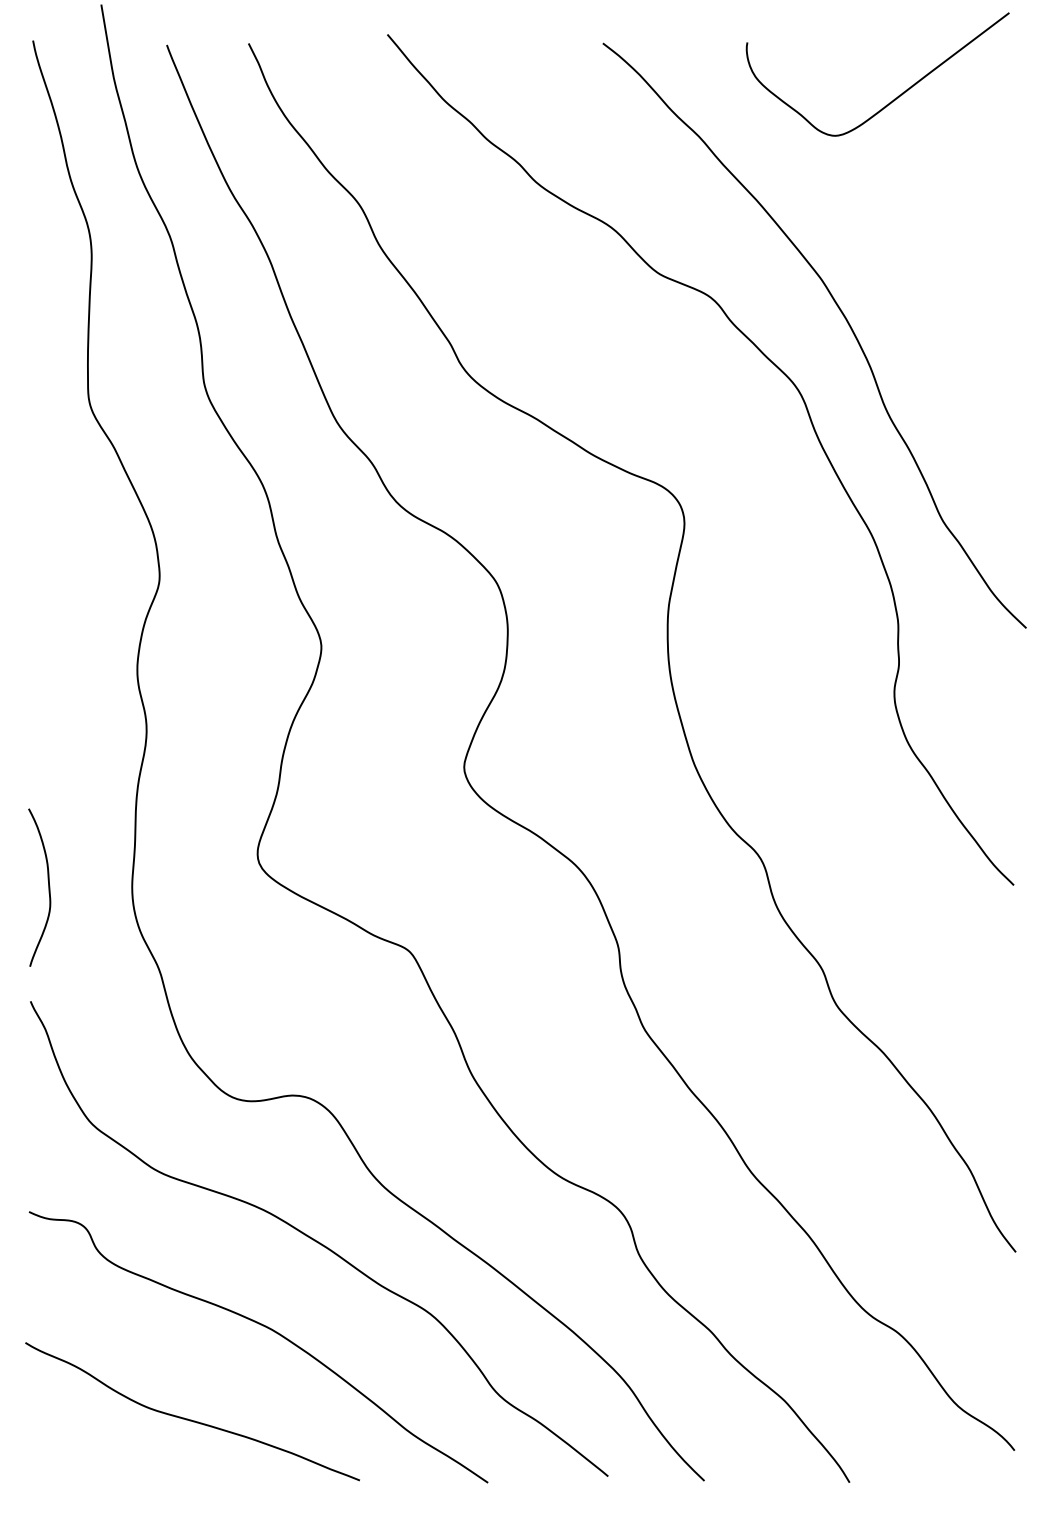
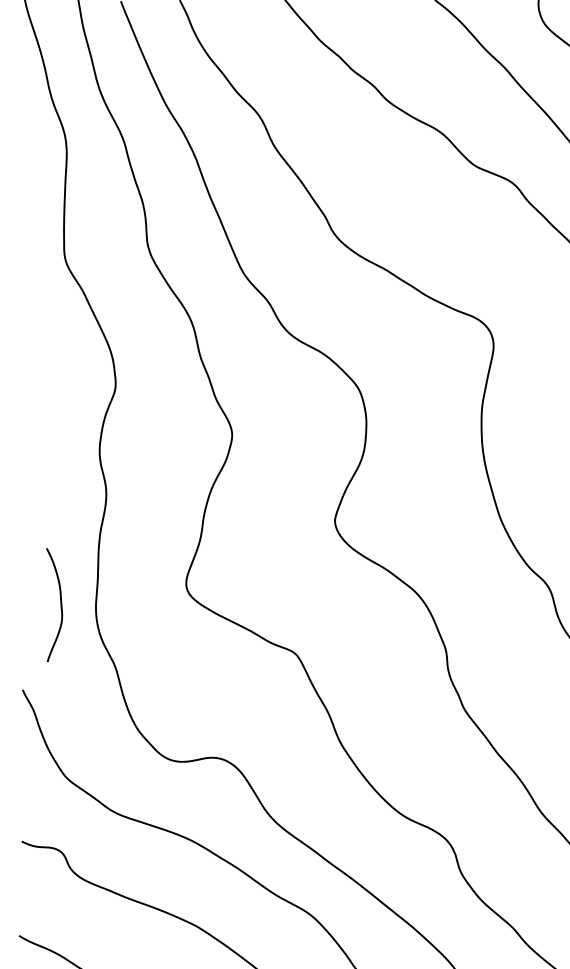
curve: (48, 887) -> (60, 605), moved

